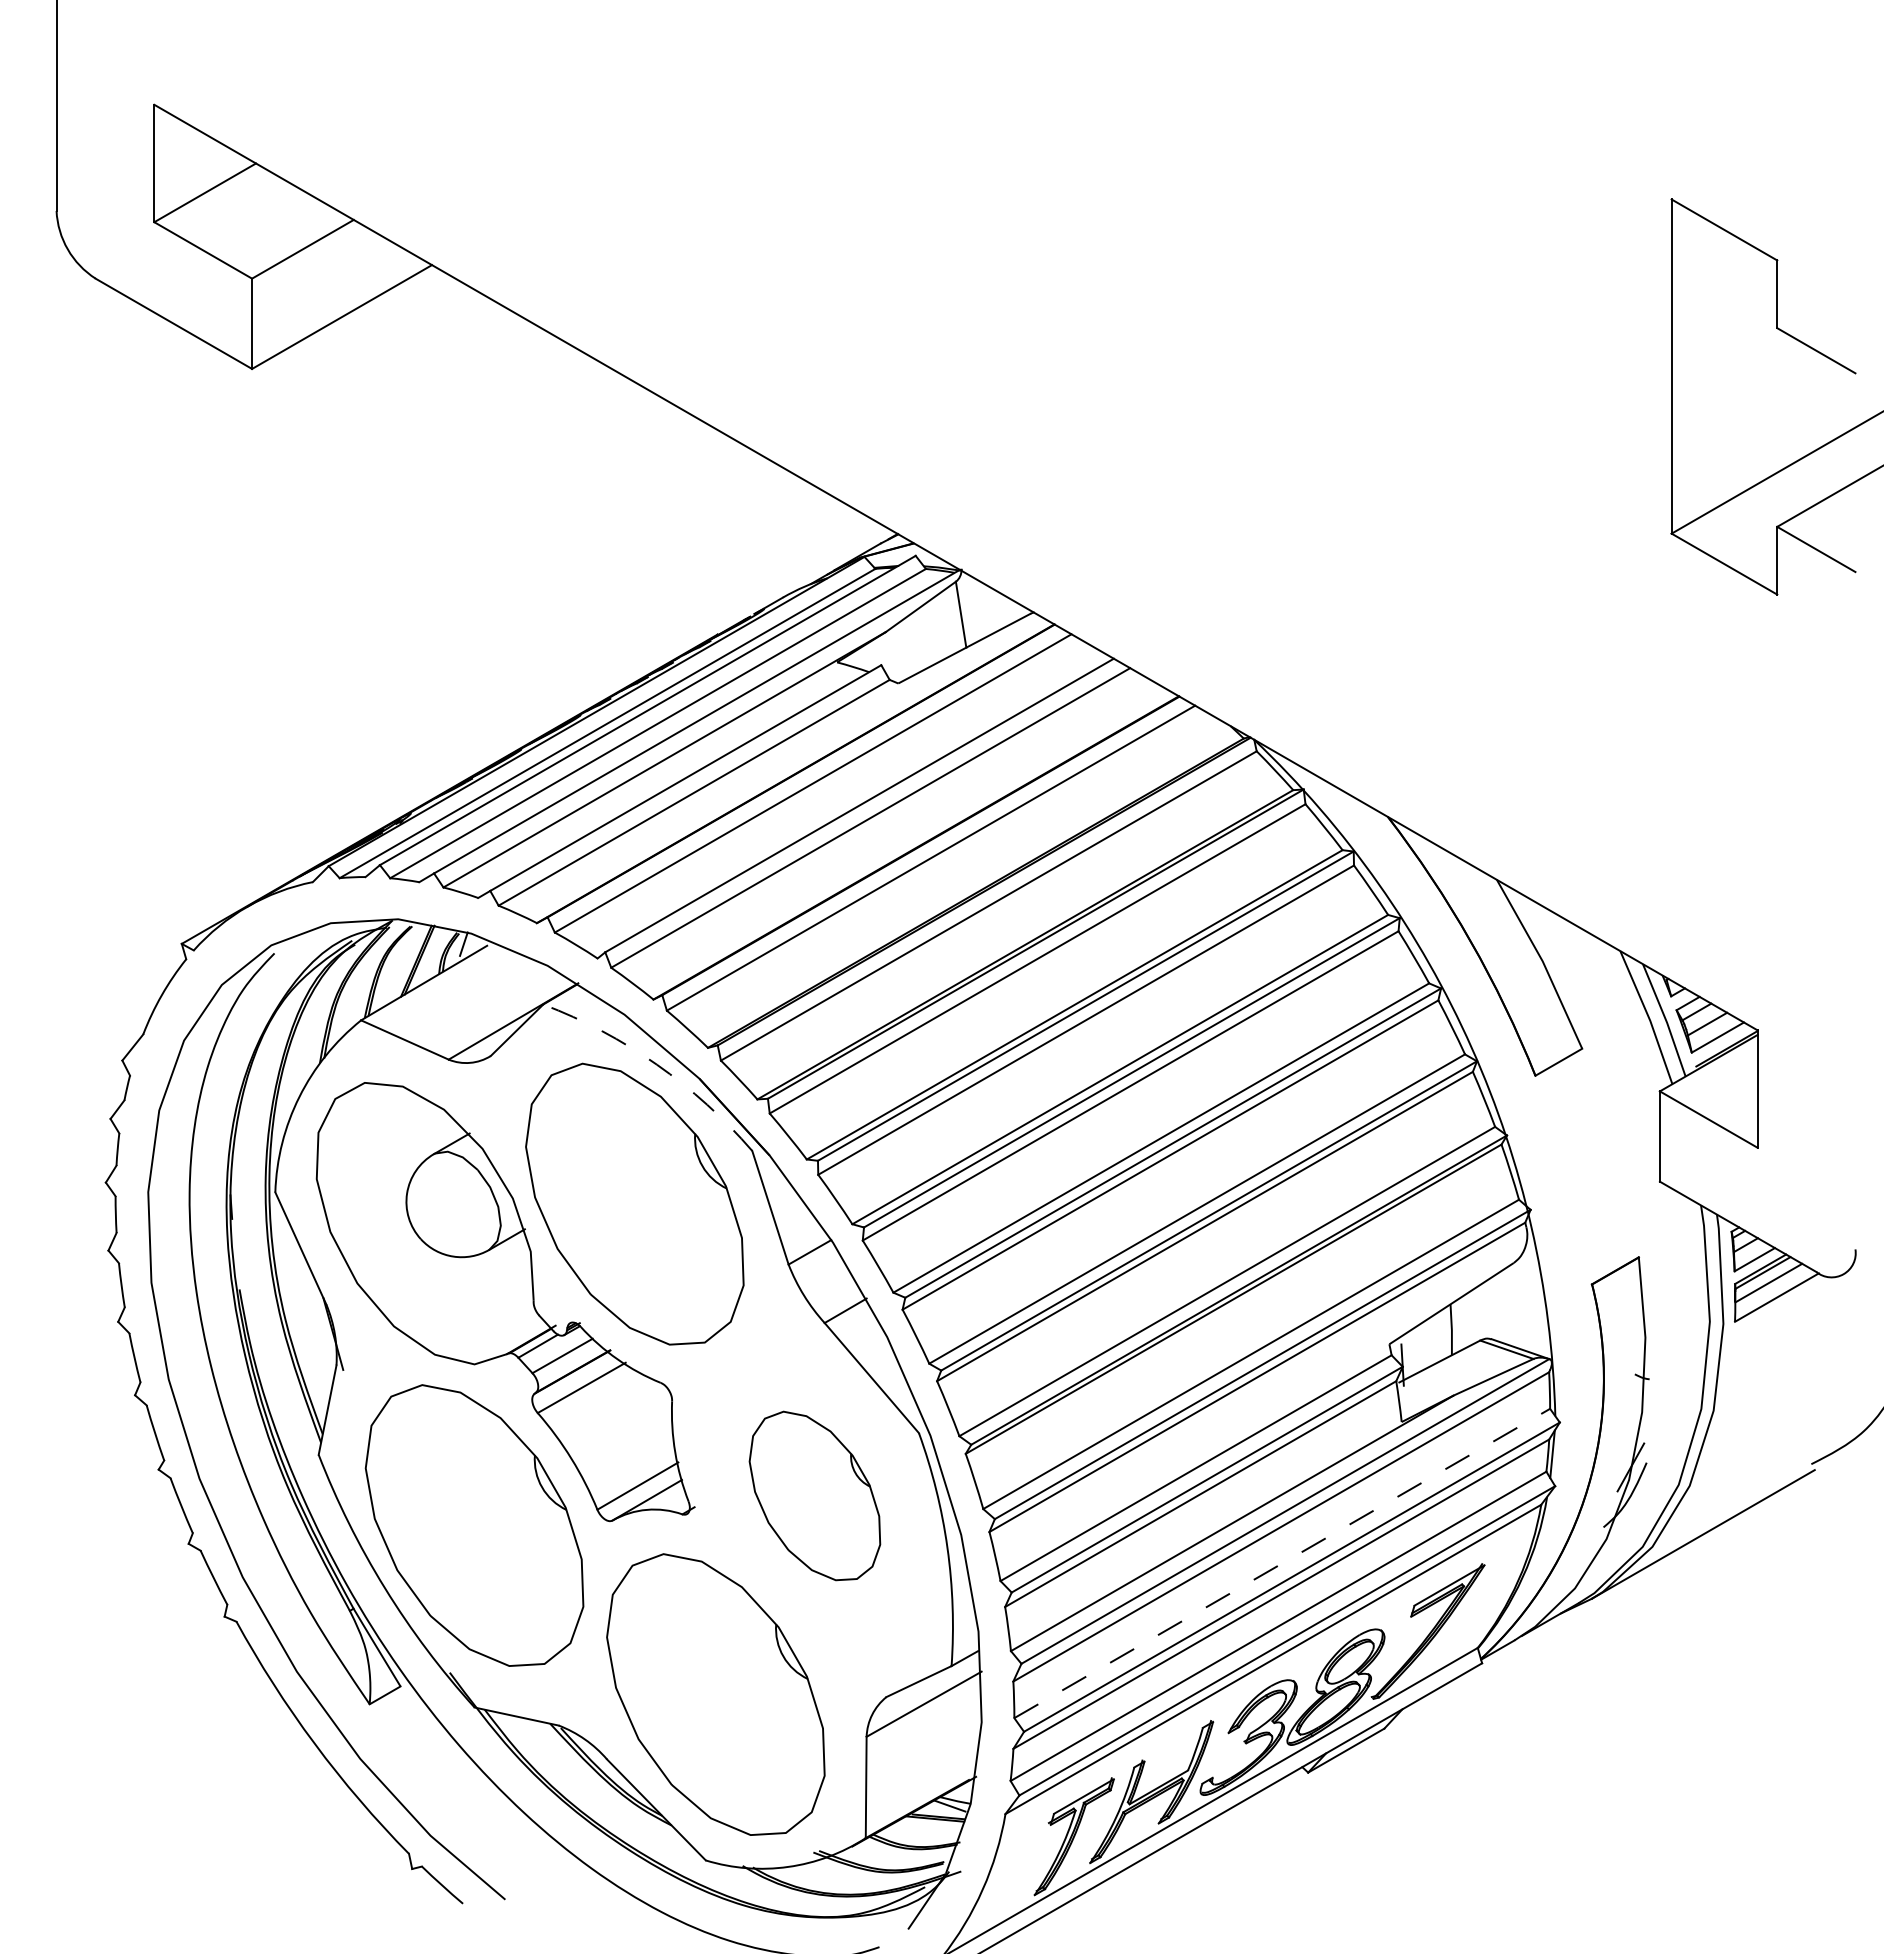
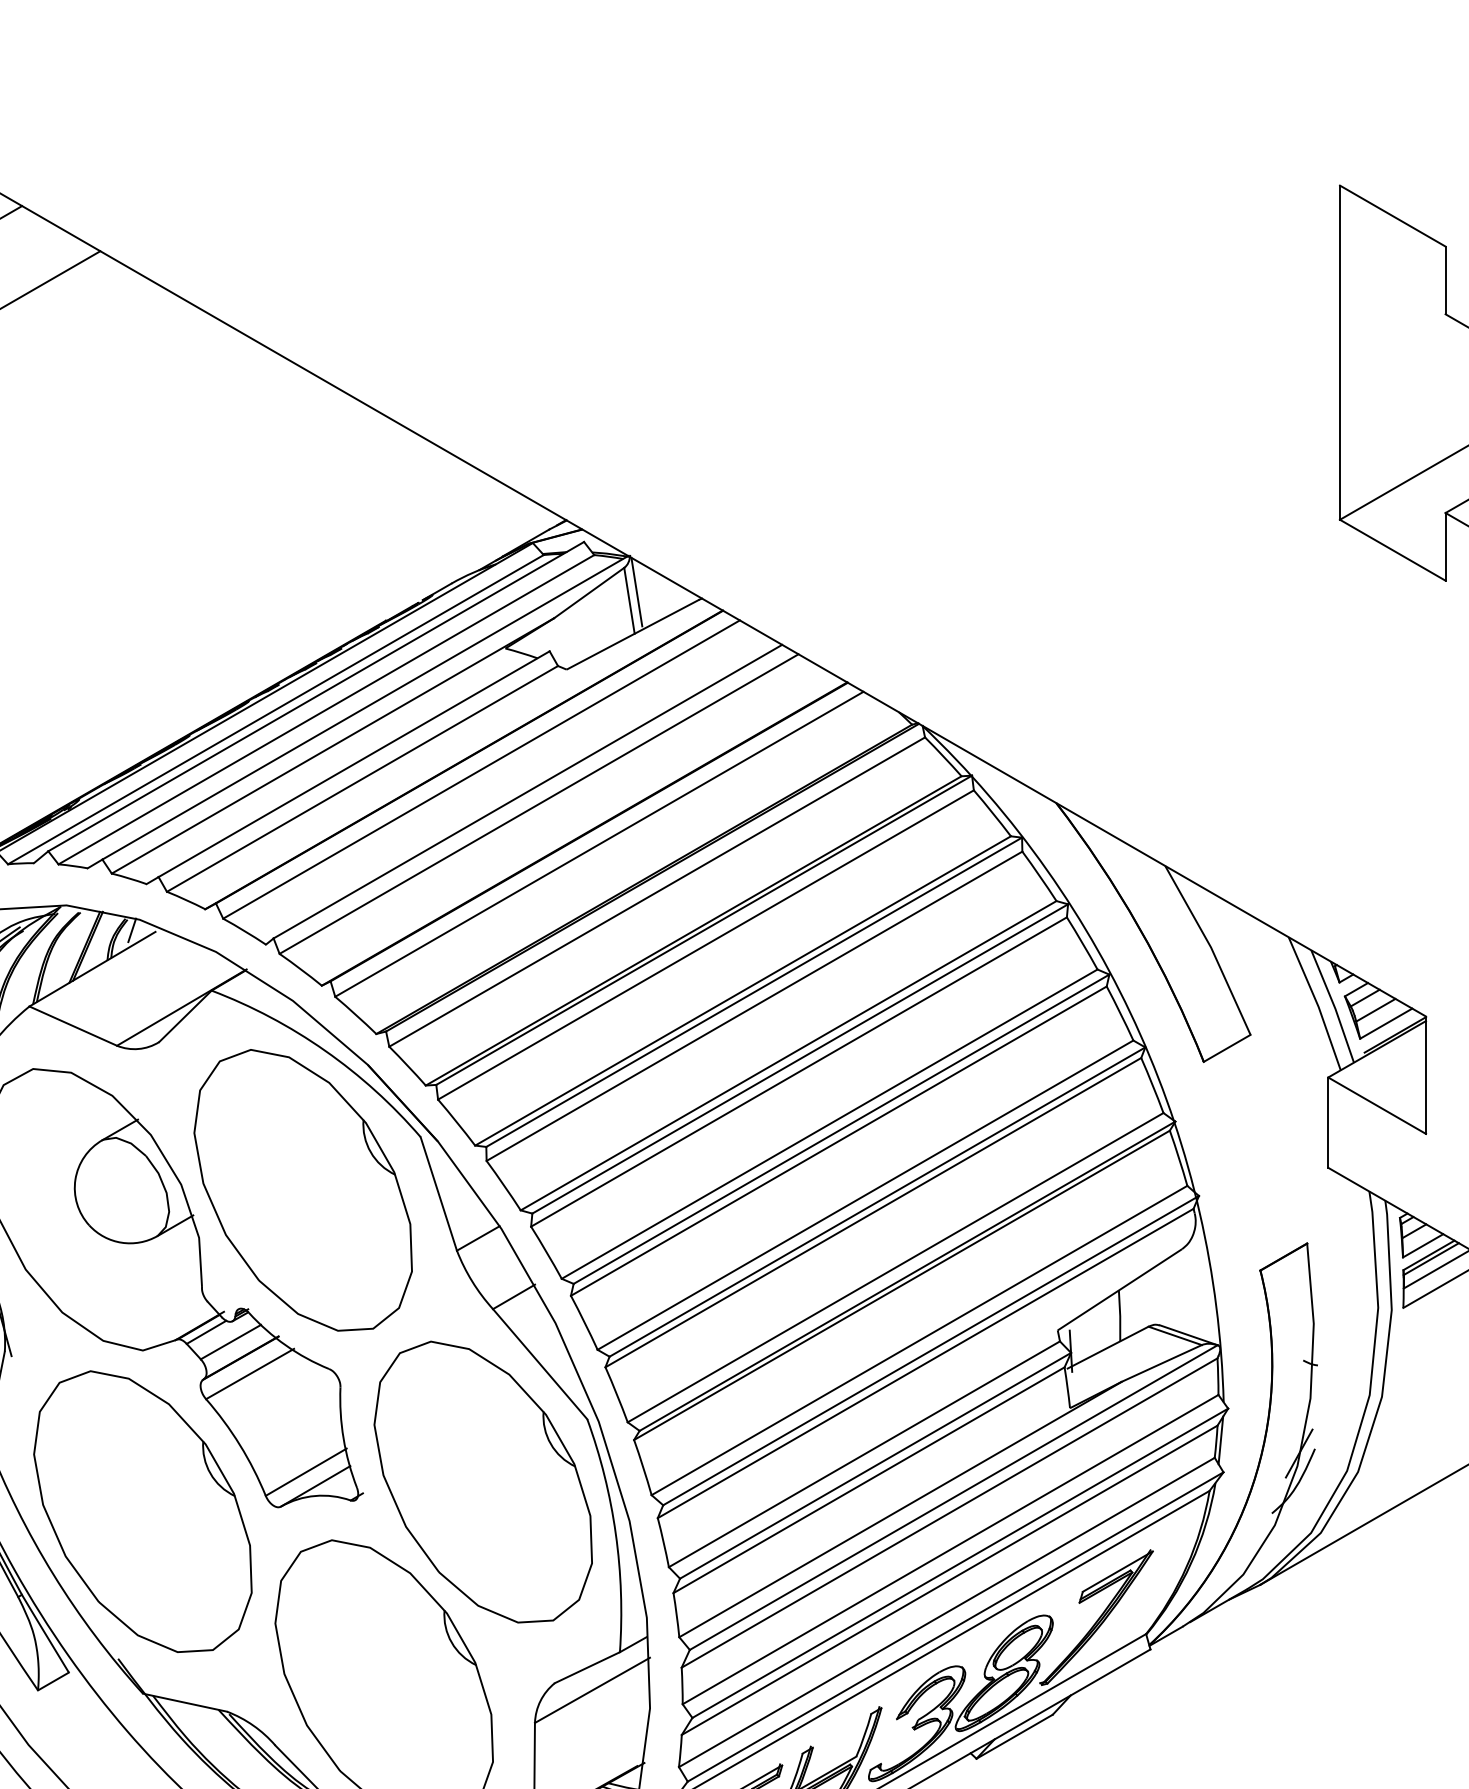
line: (968, 605) -> (636, 591), added
arc: (656, 1064) -> (324, 1050), dashed -> solid
part: (814, 1495) -> (482, 1481), size x1.67
line: (1282, 1563) -> (950, 1549), dashed -> solid

